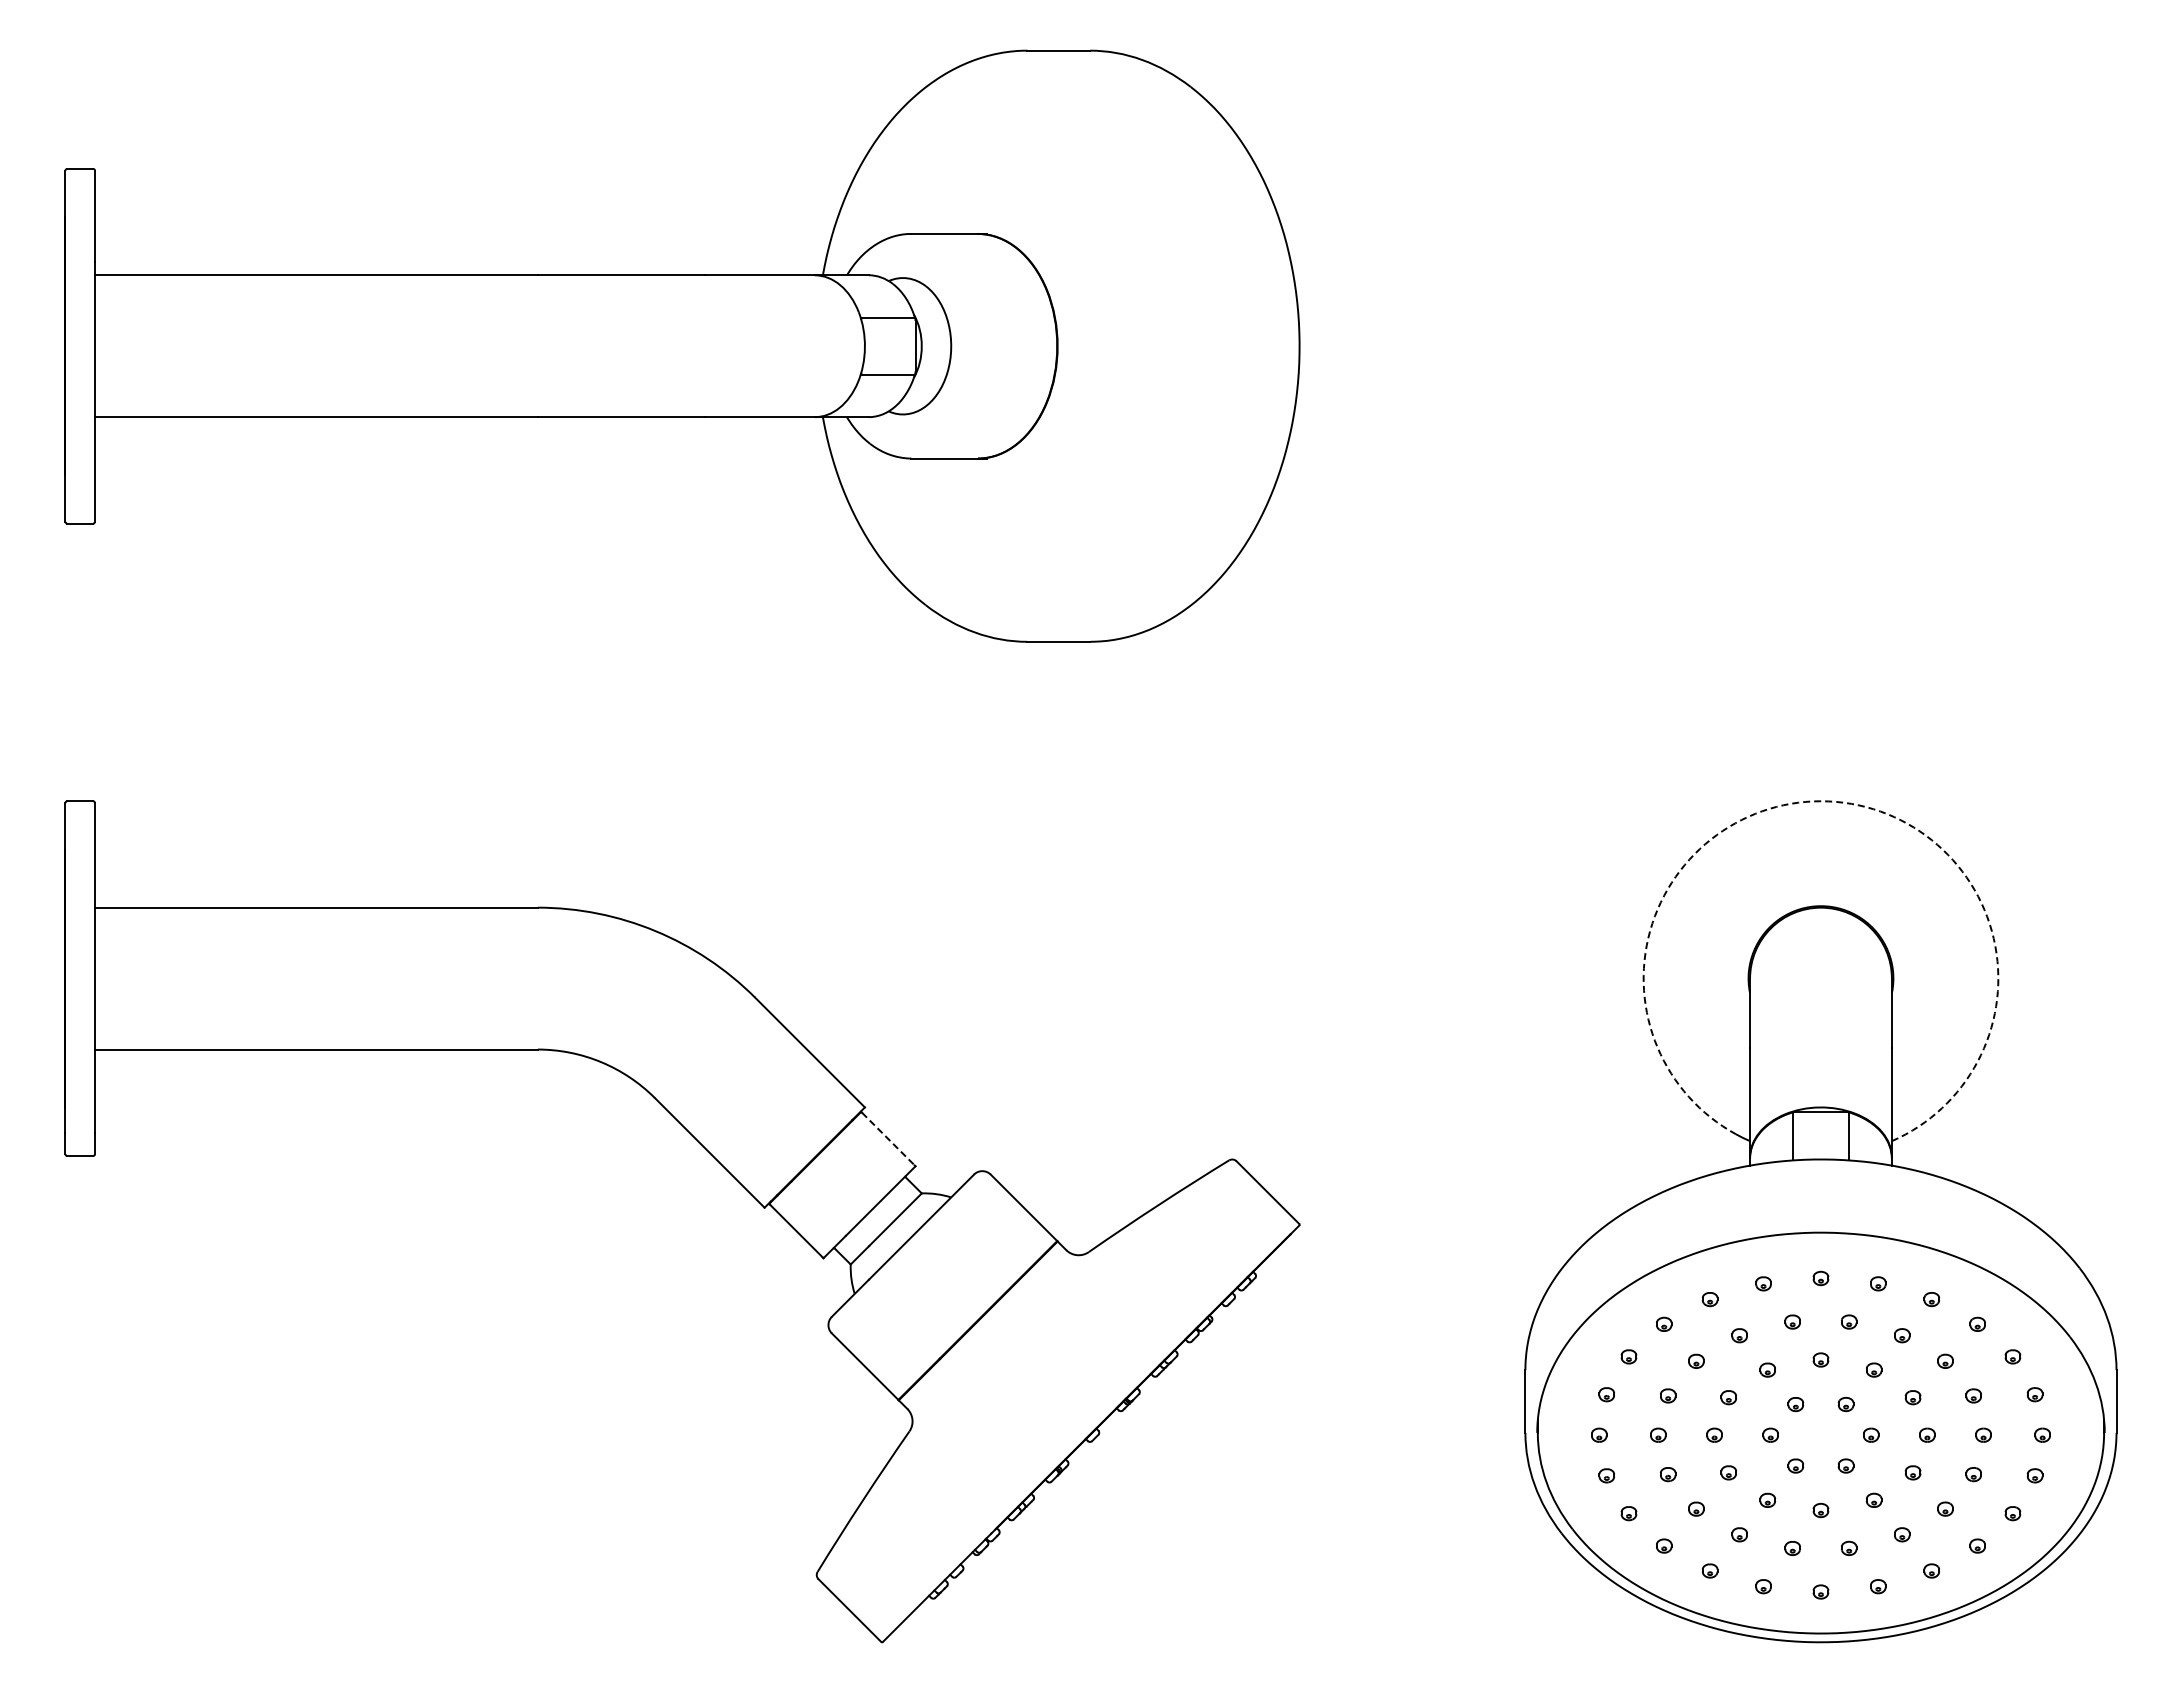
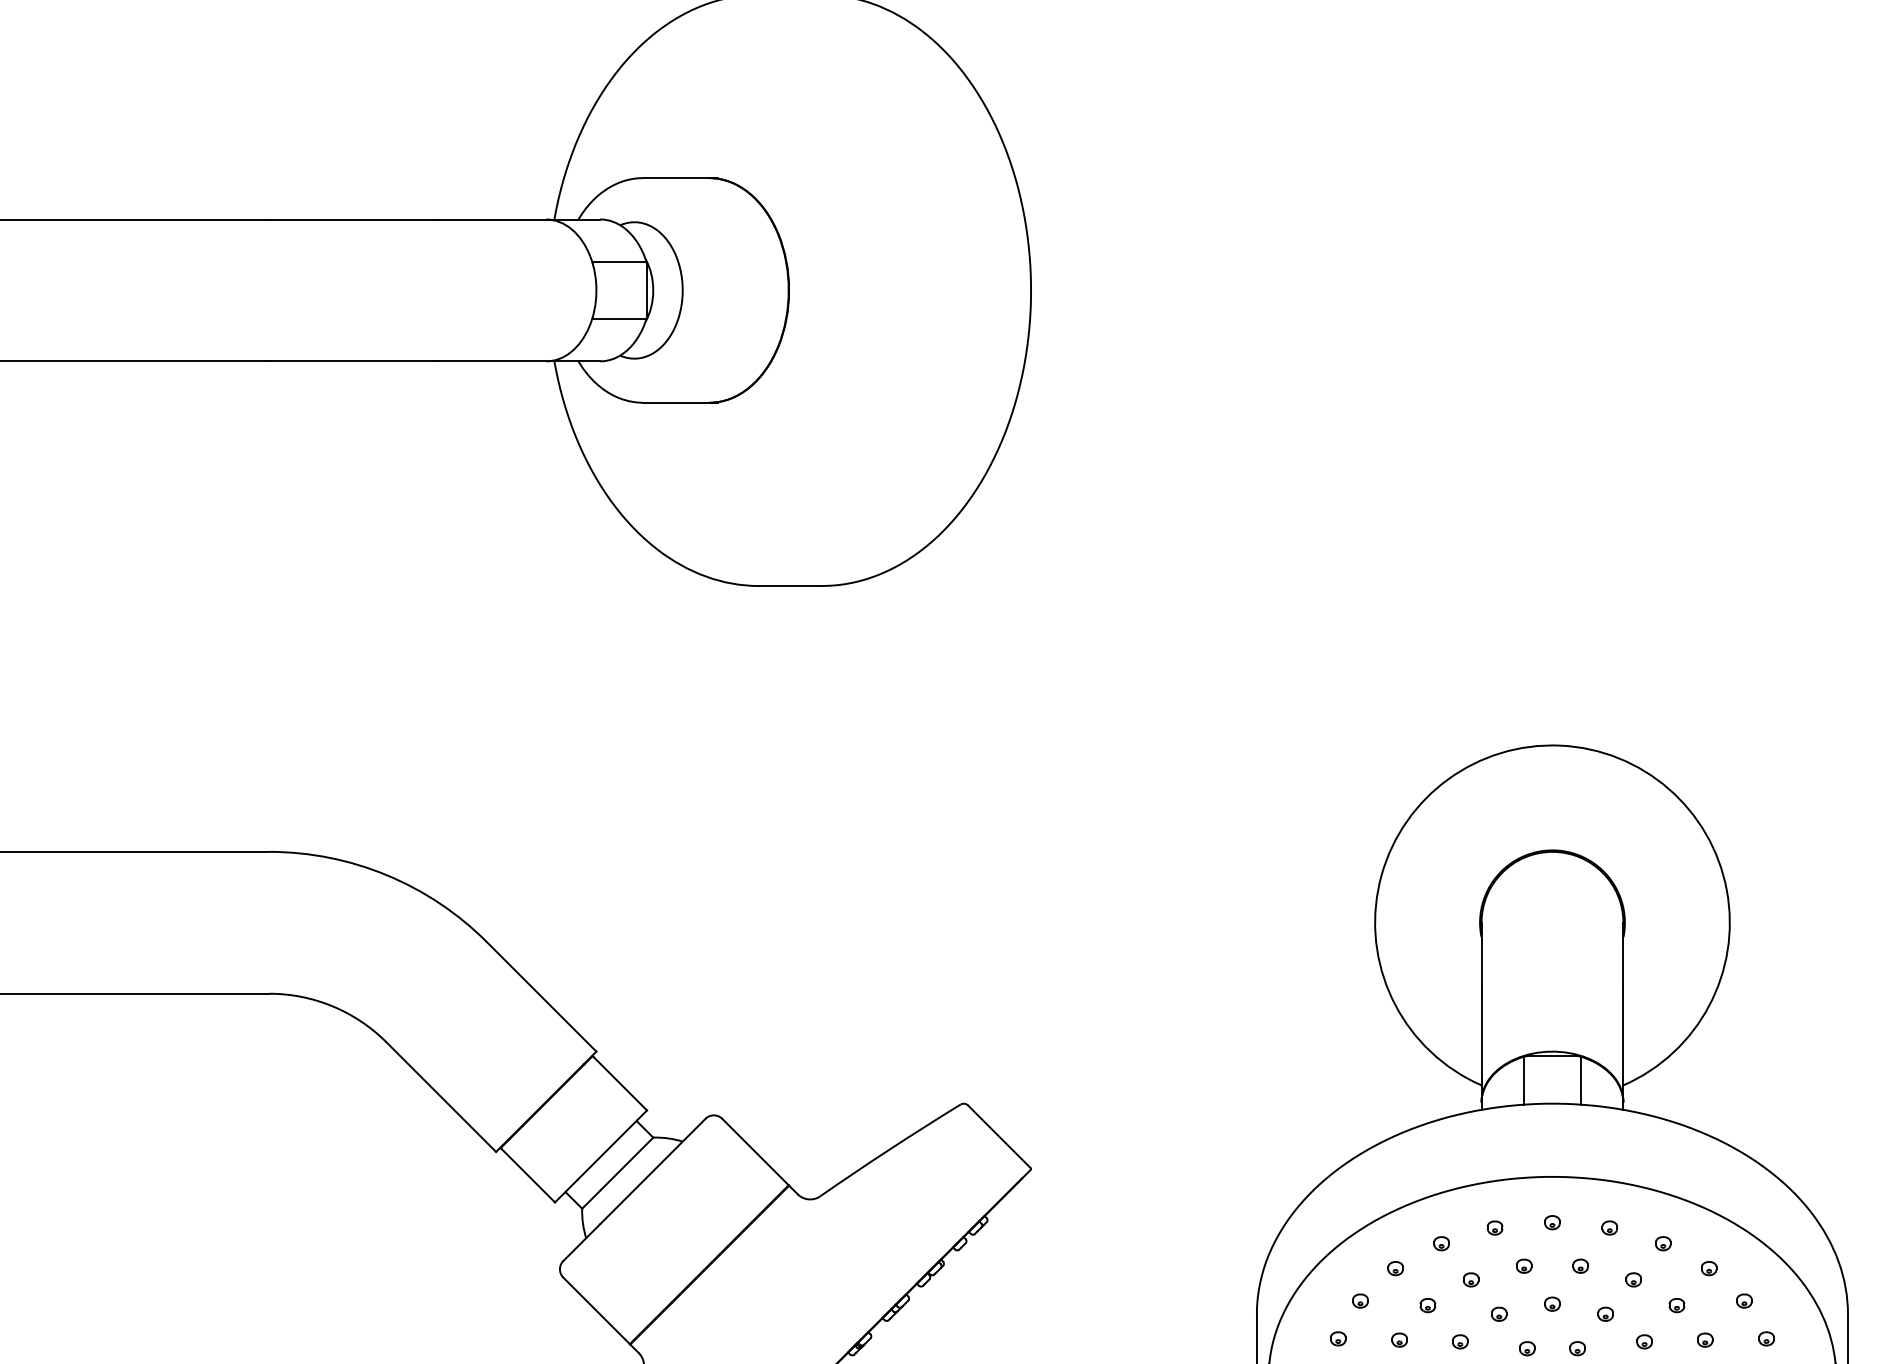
arc: (1828, 801) -> (1559, 745), dashed -> solid
line: (888, 1139) -> (619, 1083), dashed -> solid

